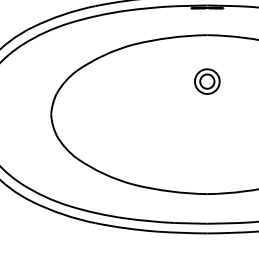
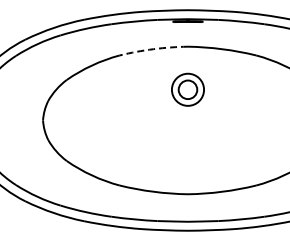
arc: (170, 38) -> (153, 49), solid -> dashed
part: (206, 81) -> (187, 89), size x1.4

